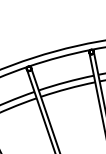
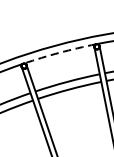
arc: (59, 57) -> (59, 53), solid -> dashed

